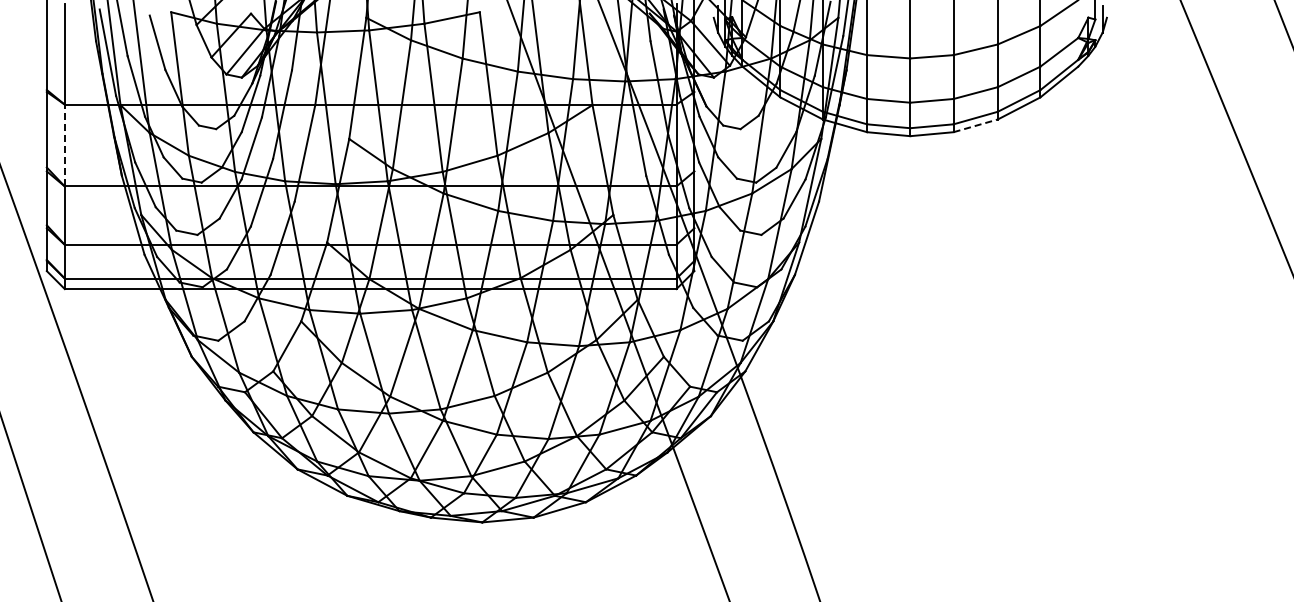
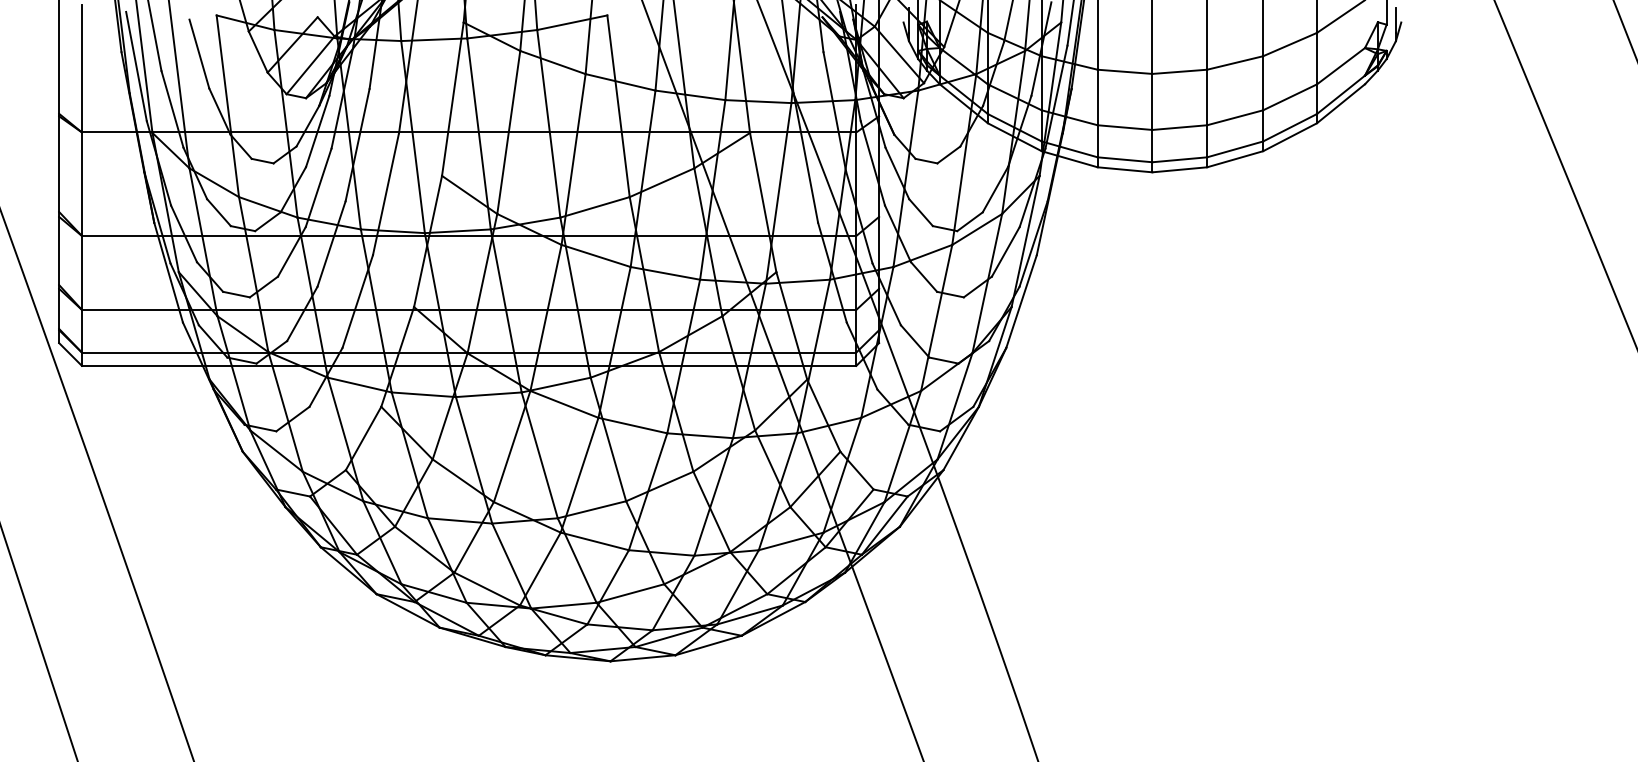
line: (976, 125) -> (1236, 158), dashed -> solid
line: (64, 145) -> (81, 184), dashed -> solid

